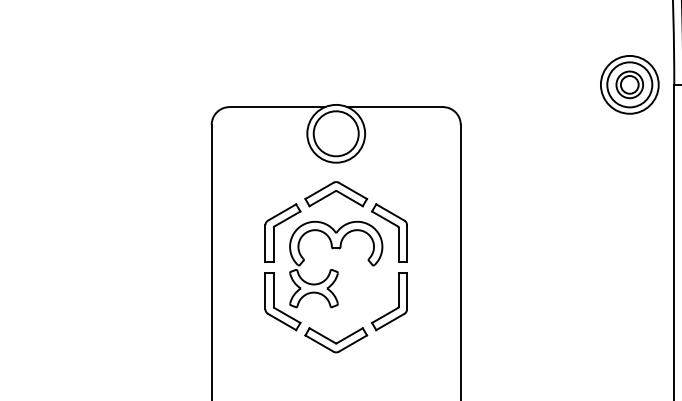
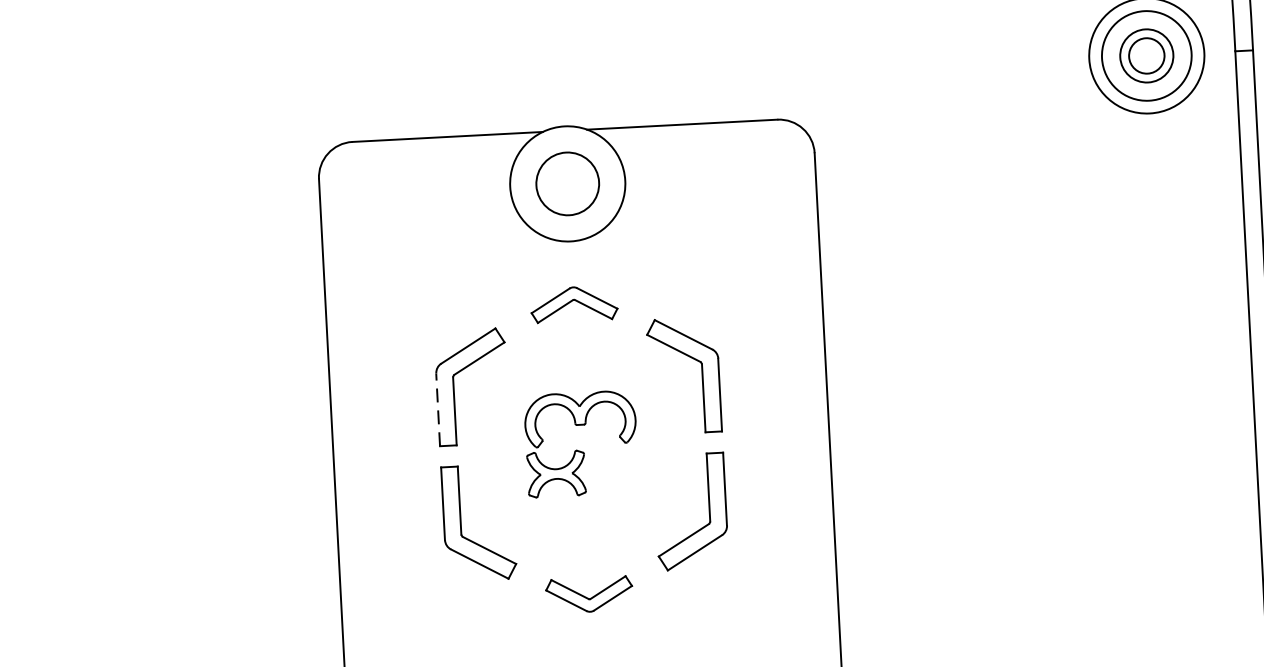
circle: (335, 133) -> (566, 183), size x0.7
part: (336, 194) -> (574, 304), size x0.7
line: (265, 243) -> (438, 409), solid -> dashed
part: (336, 264) -> (581, 443), size x0.6
part: (336, 340) -> (589, 595), size x0.7

